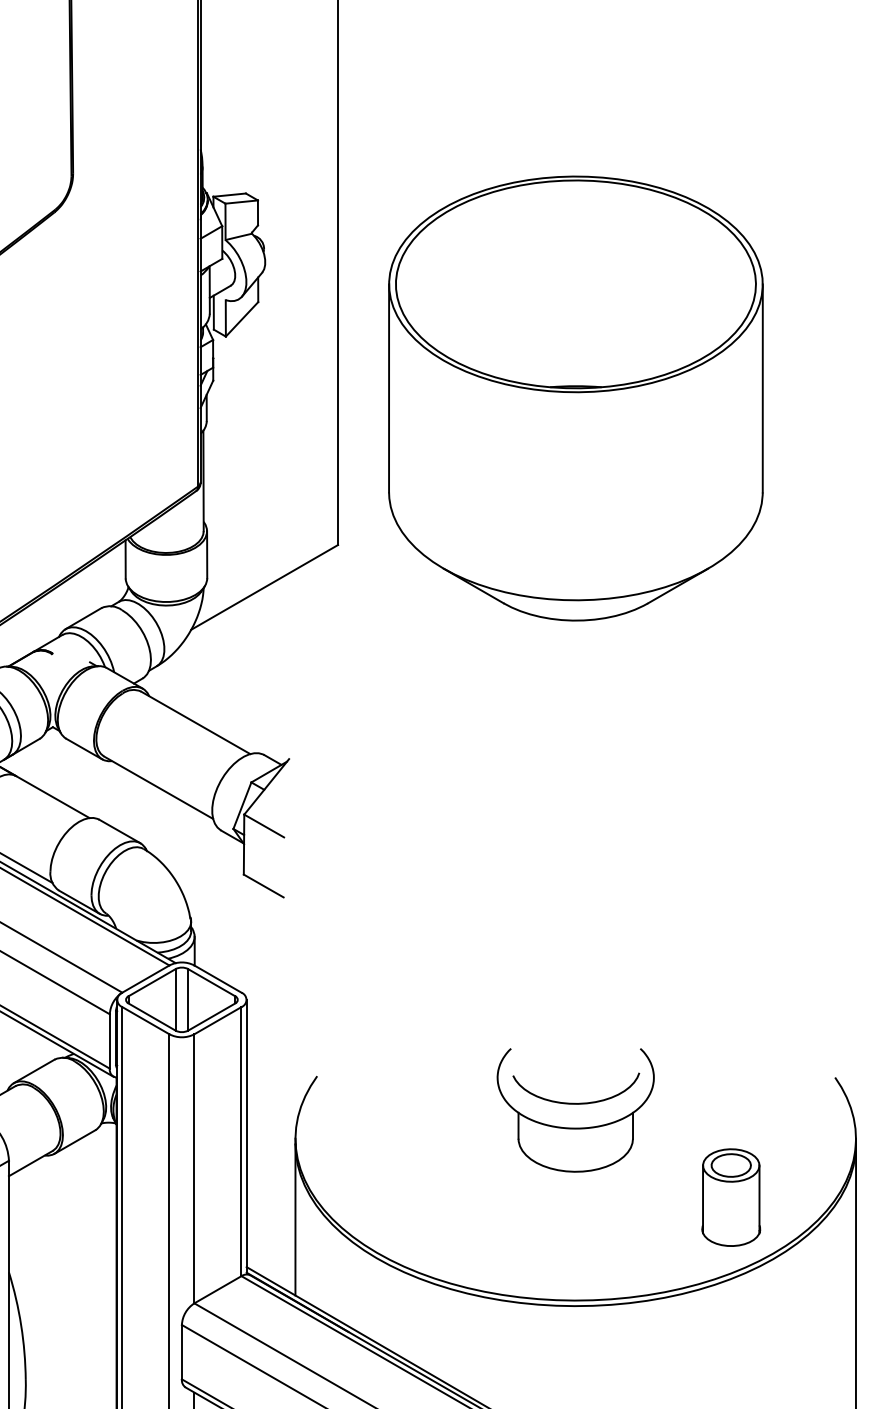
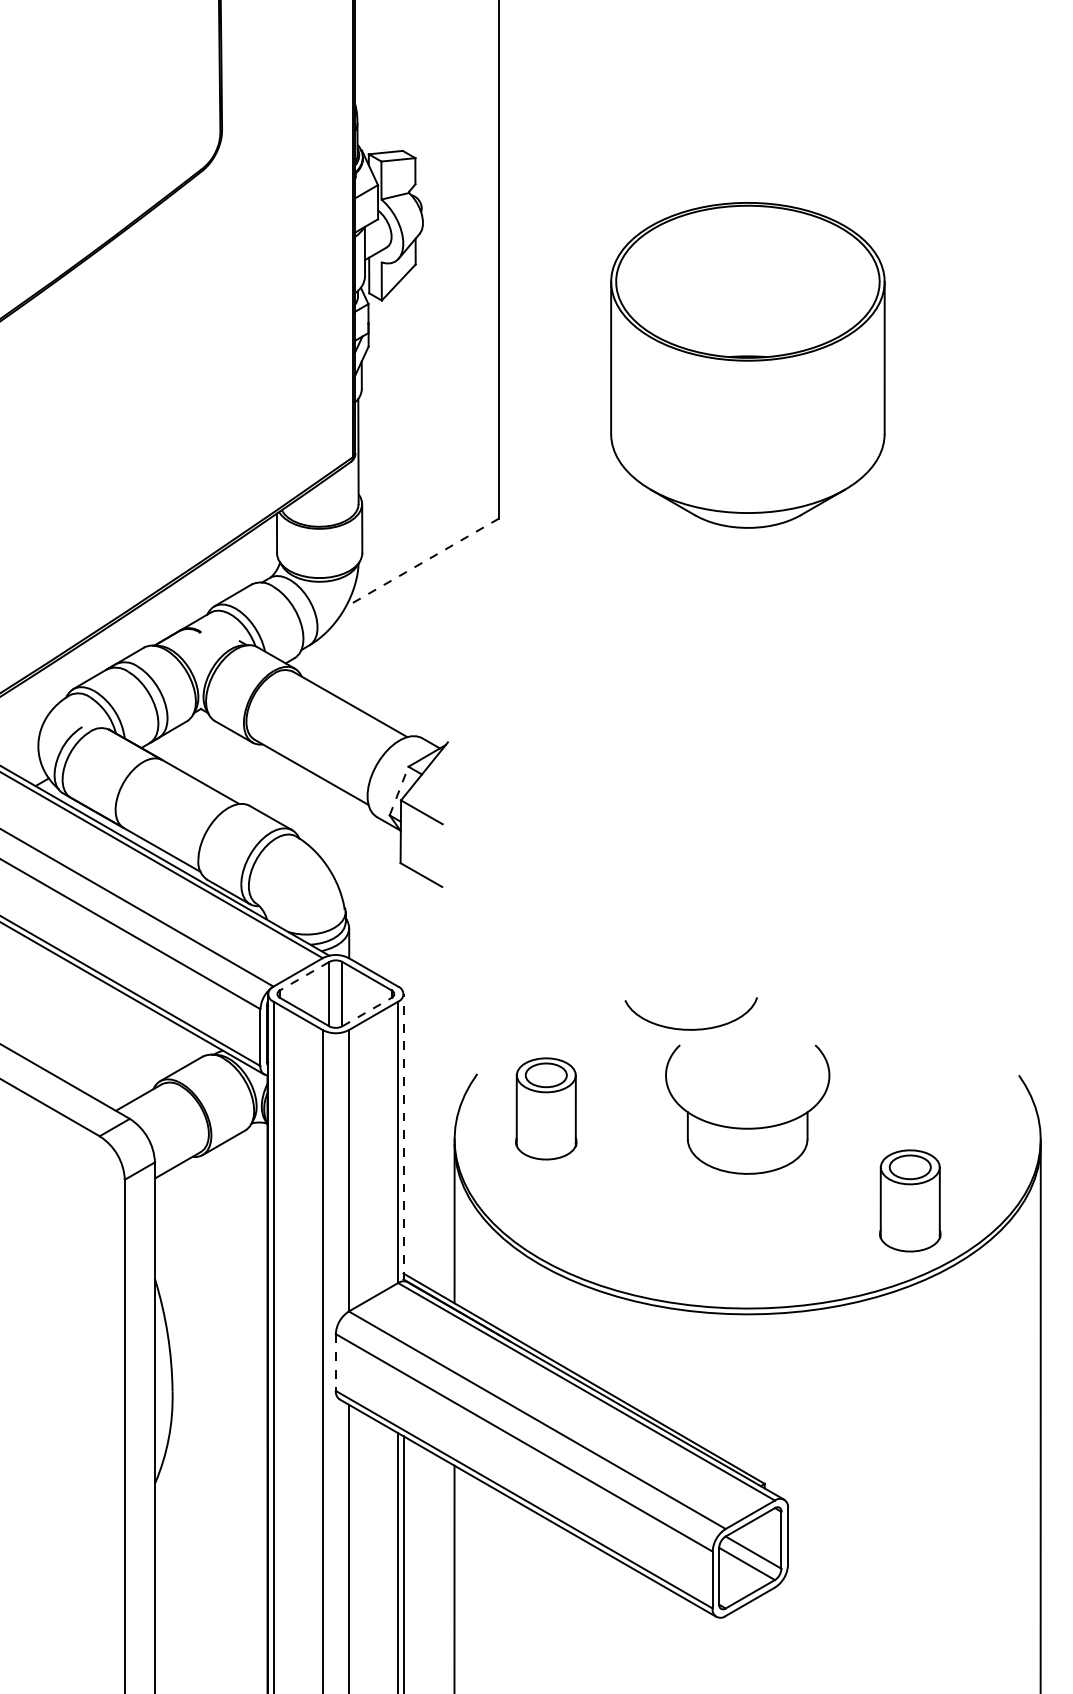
part: (575, 398) -> (747, 365), size x0.7
line: (264, 587) -> (422, 562), solid -> dashed
line: (242, 805) -> (399, 790), solid -> dashed
line: (151, 983) -> (304, 976), solid -> dashed
line: (212, 1016) -> (367, 1011), solid -> dashed
curve: (574, 1102) -> (689, 1028), moved
part: (383, 1109) -> (546, 1108), added
line: (246, 1136) -> (403, 1137), solid -> dashed
line: (181, 1353) -> (335, 1363), solid -> dashed

